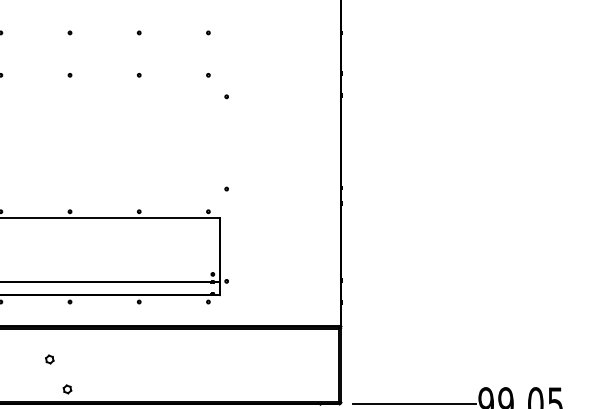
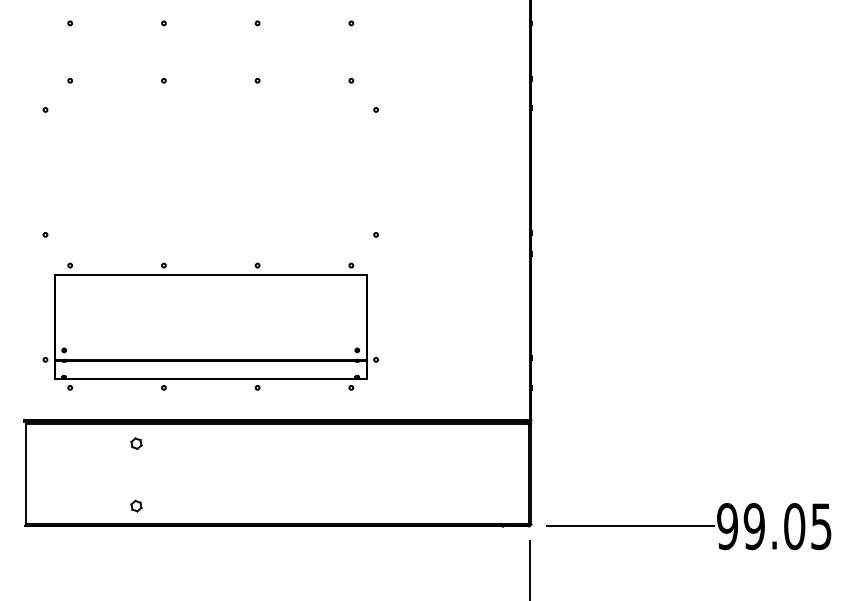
part: (49, 359) -> (136, 443), moved
part: (67, 388) -> (136, 505), moved

